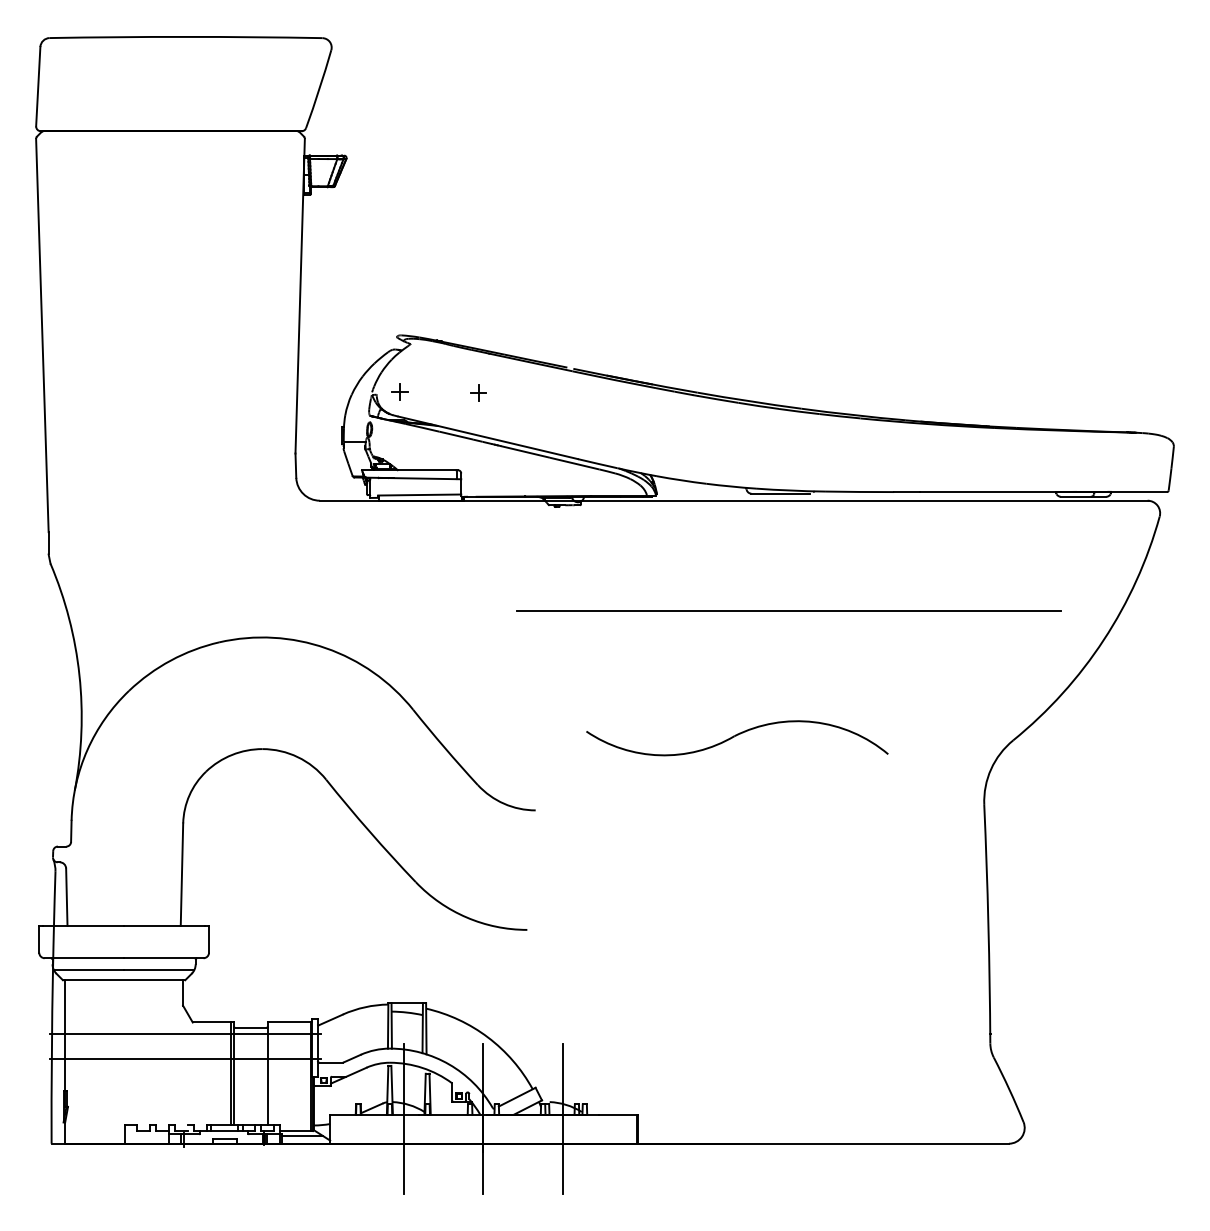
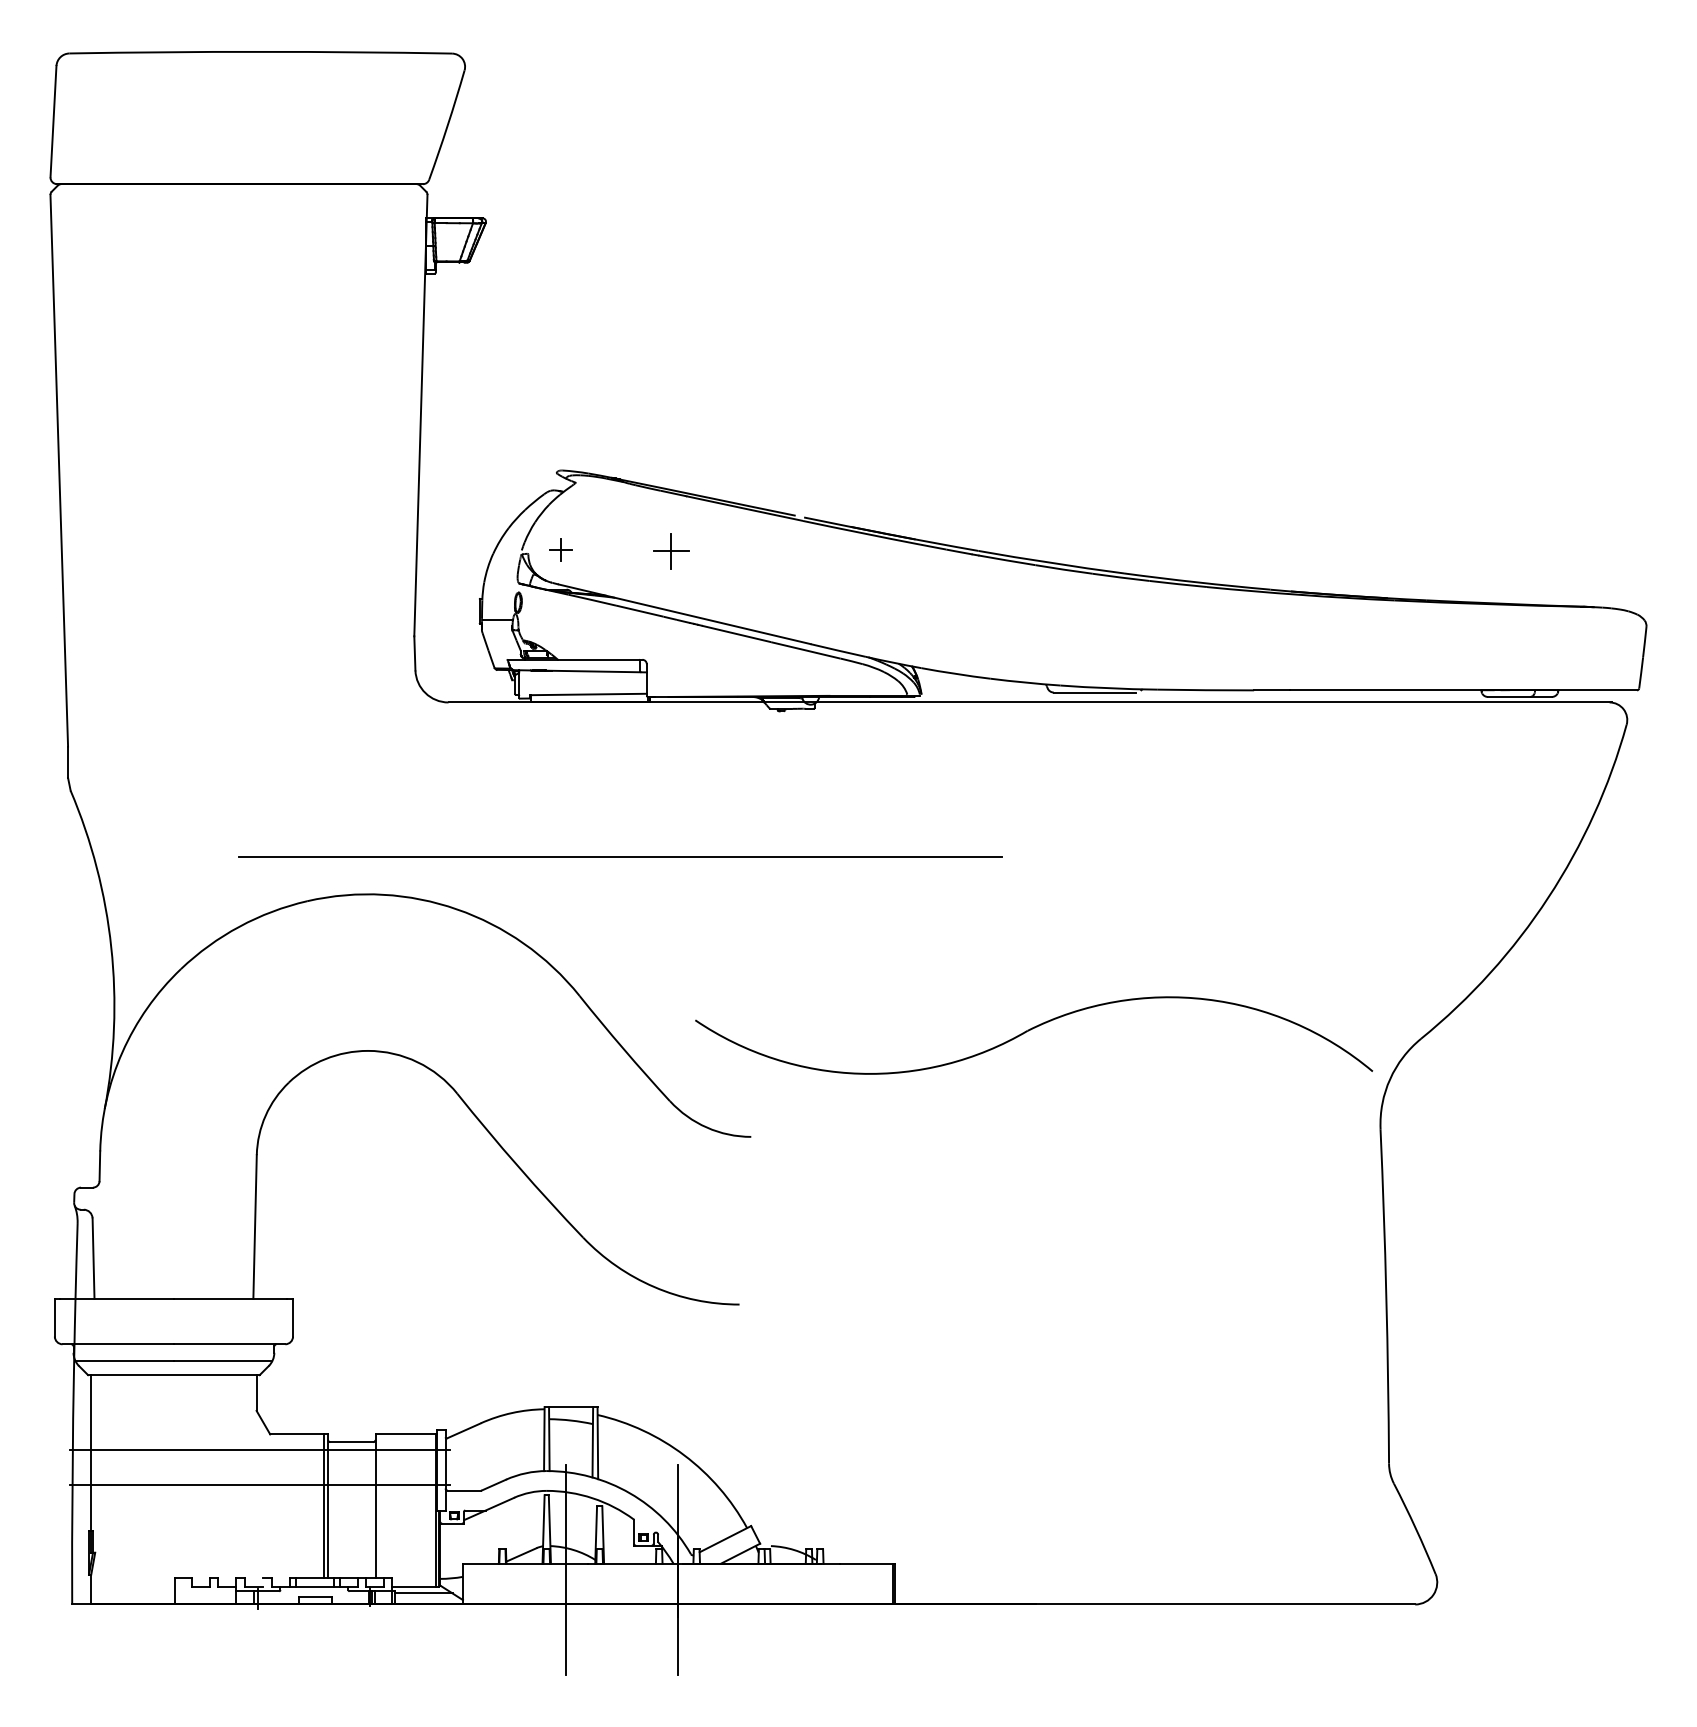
part: (478, 392) -> (671, 550), size x1.6
line: (788, 610) -> (619, 856), moved
part: (737, 738) -> (1034, 1036), size x1.6
line: (563, 1119) -> (790, 1570), removed

